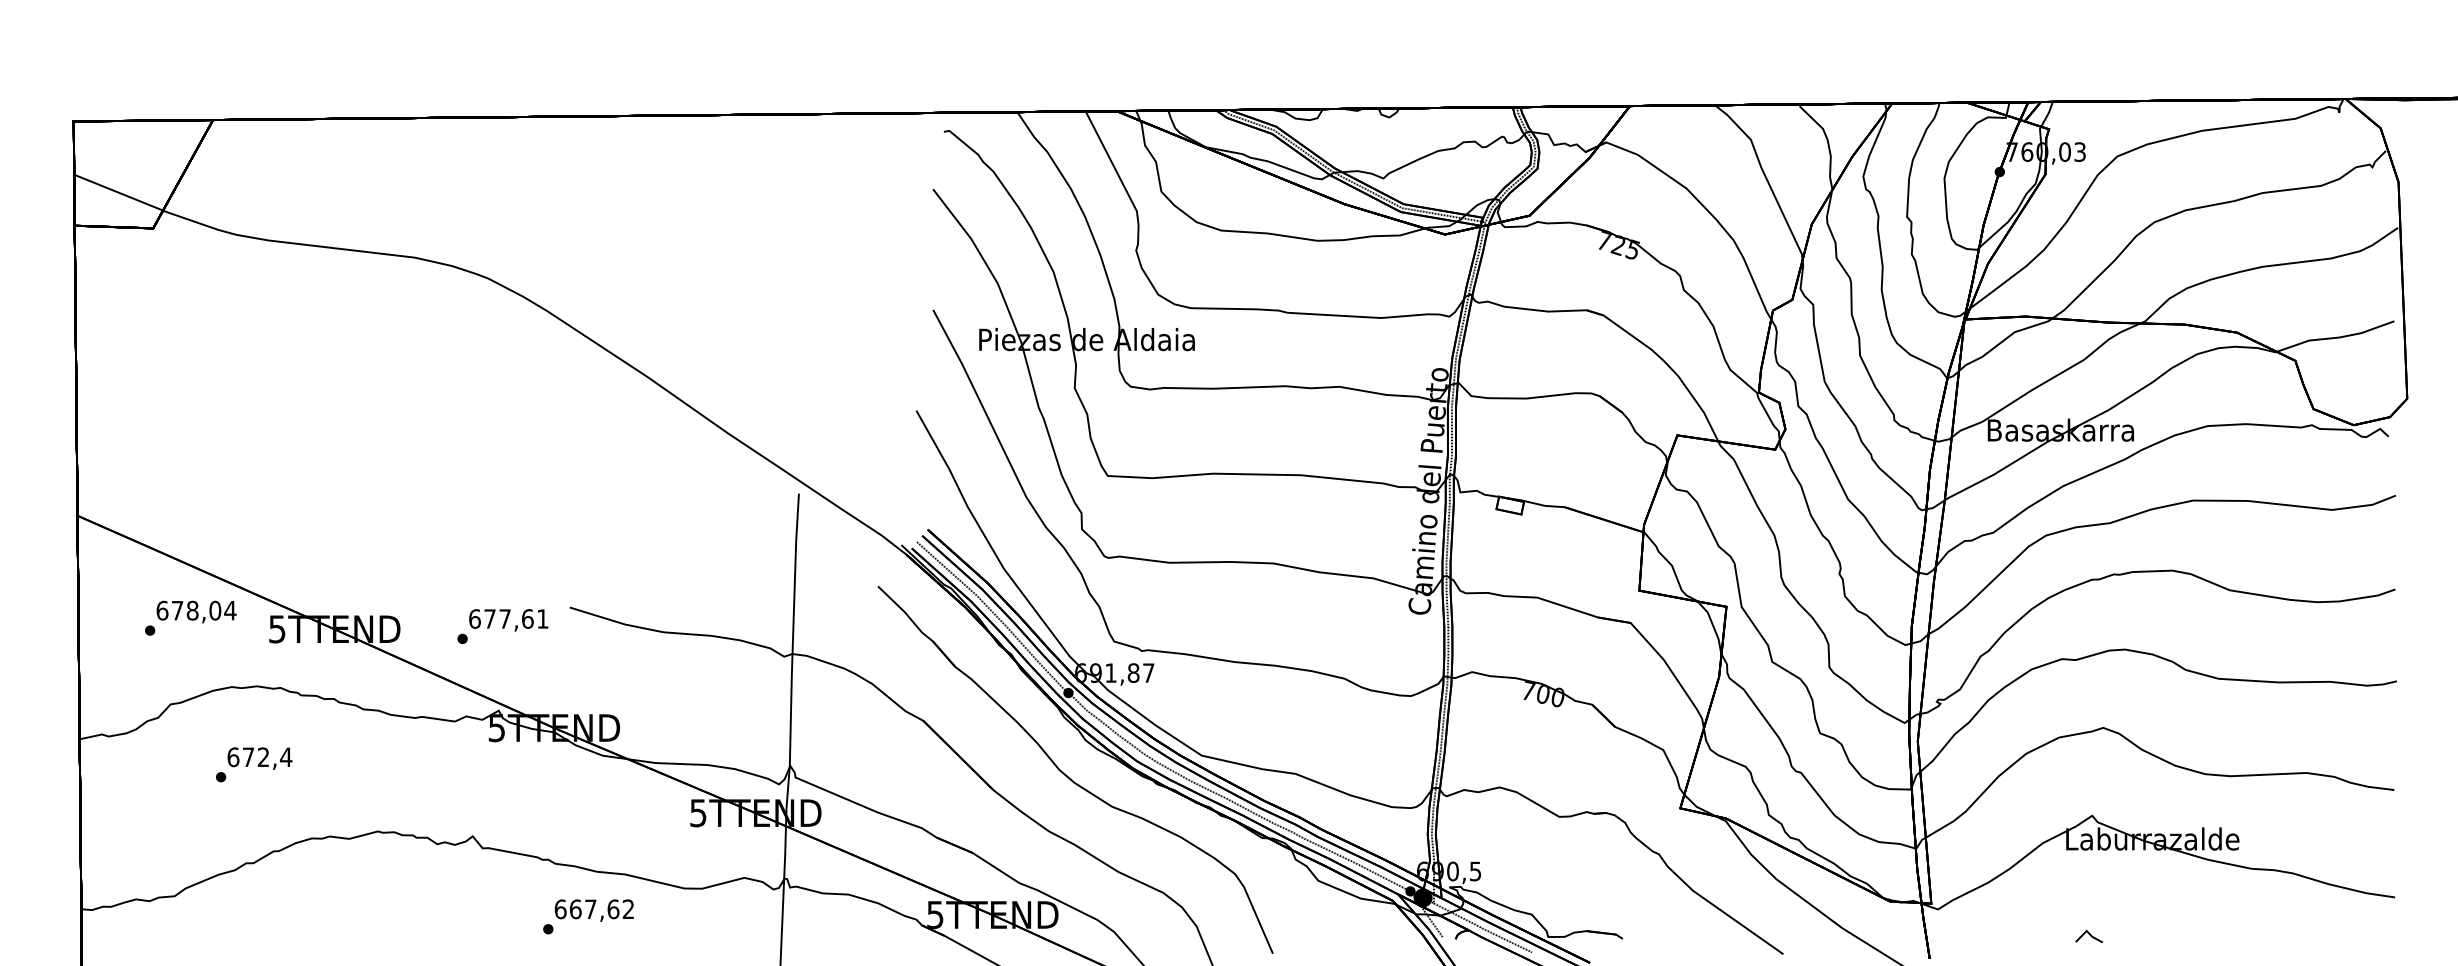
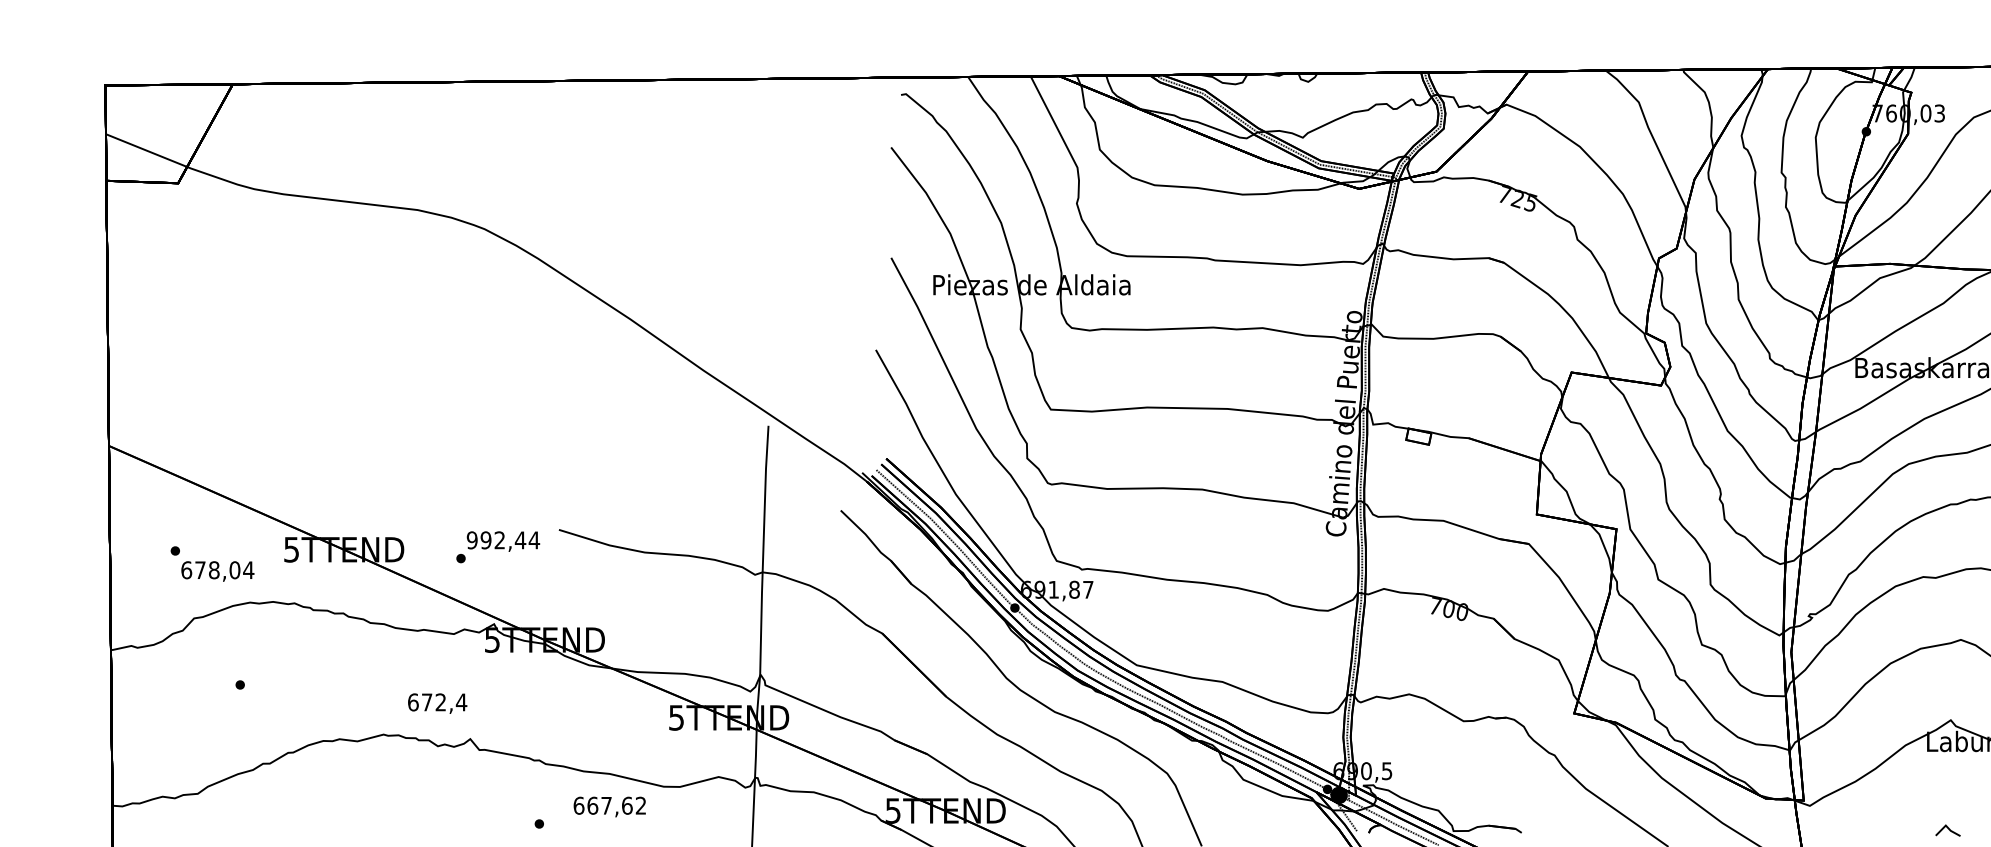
text: (196, 611) -> (217, 570), moved
text: (509, 618) -> (503, 539), 677,61 -> 992,44
text: (259, 758) -> (437, 703), moved
text: (593, 910) -> (609, 806), moved

